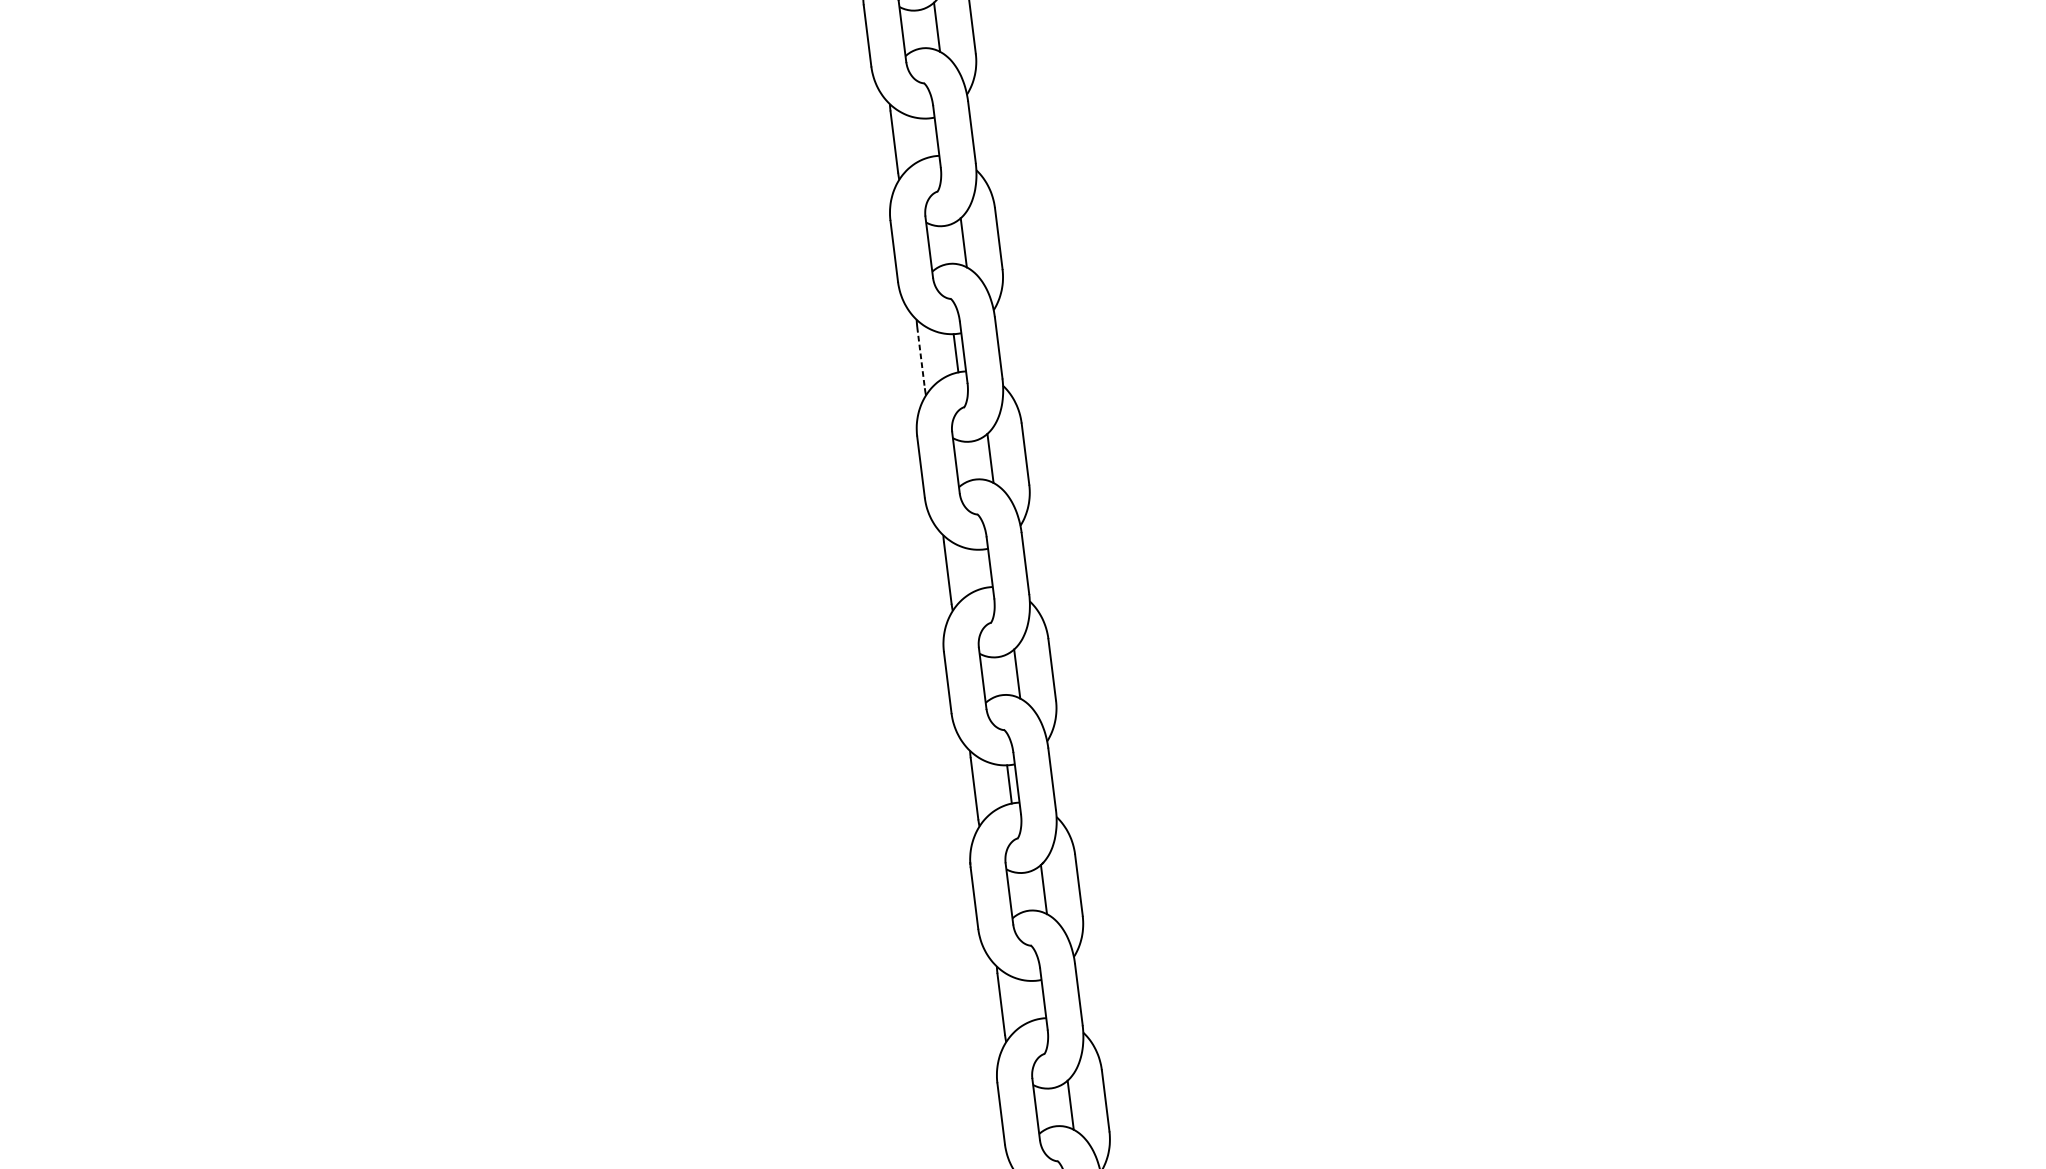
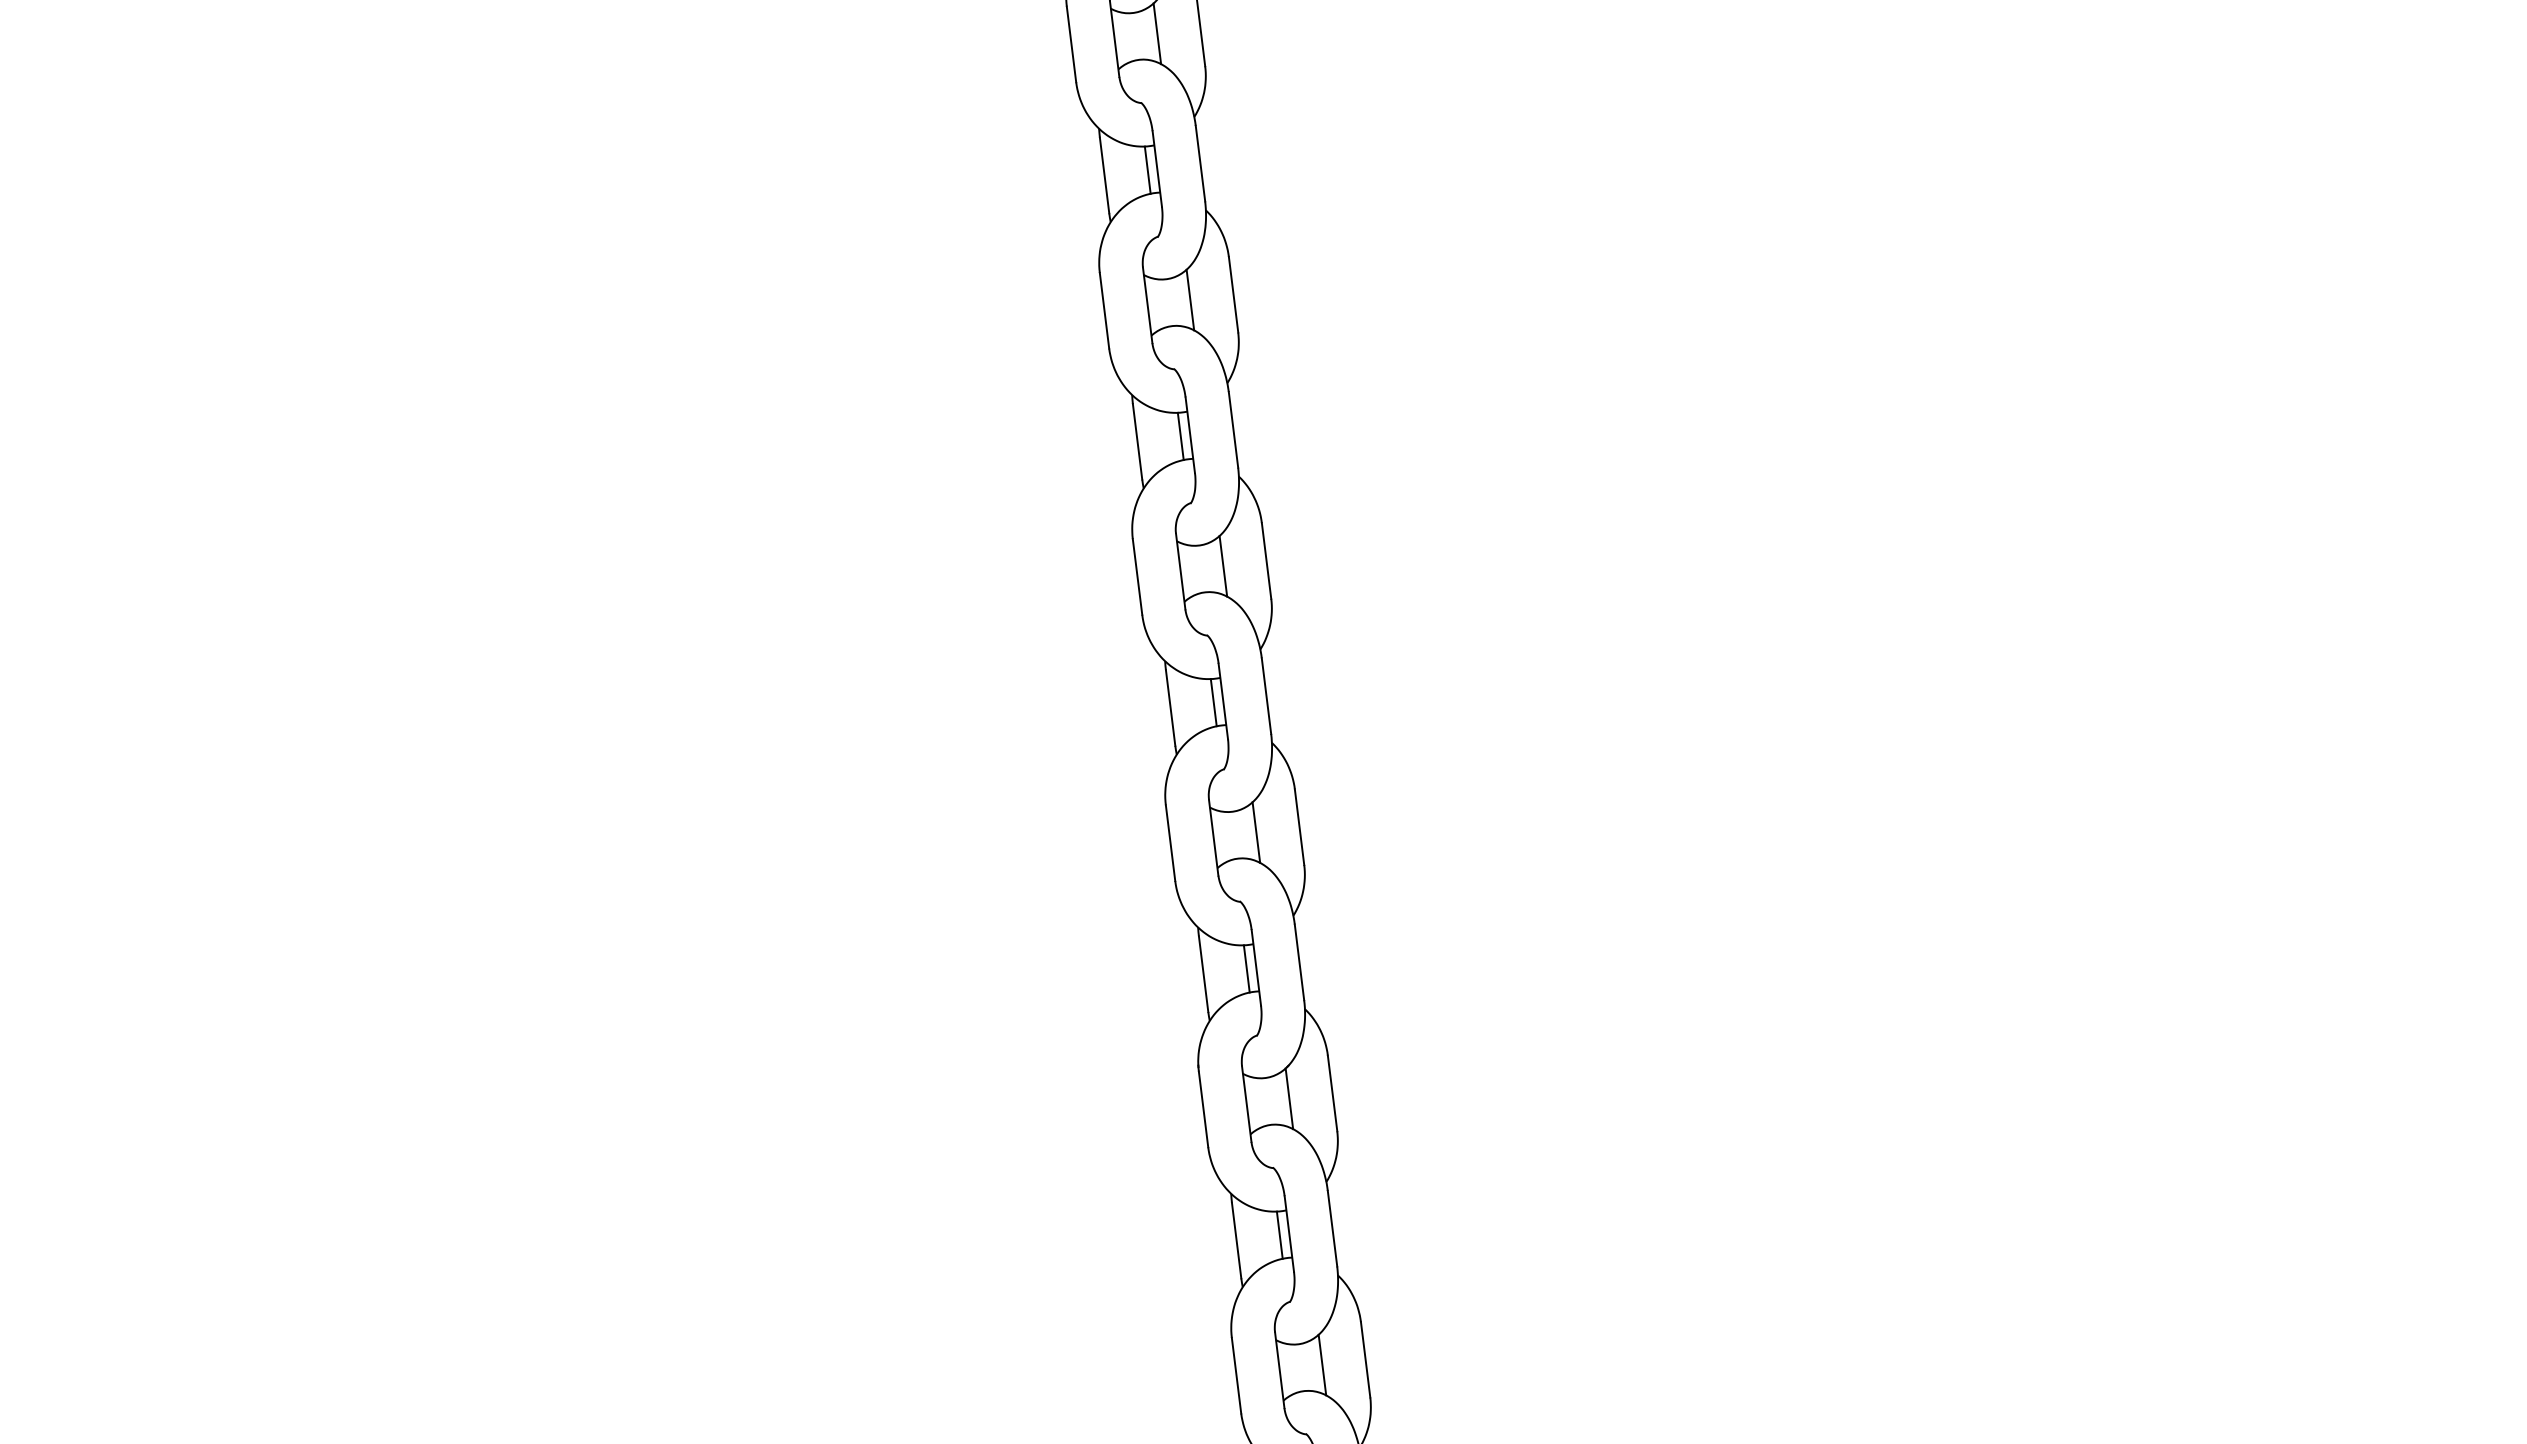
line: (929, 137) -> (1147, 169), added
line: (920, 358) -> (1137, 442), dashed -> solid
line: (982, 568) -> (1213, 702), added
line: (1035, 999) -> (1279, 1234), added

